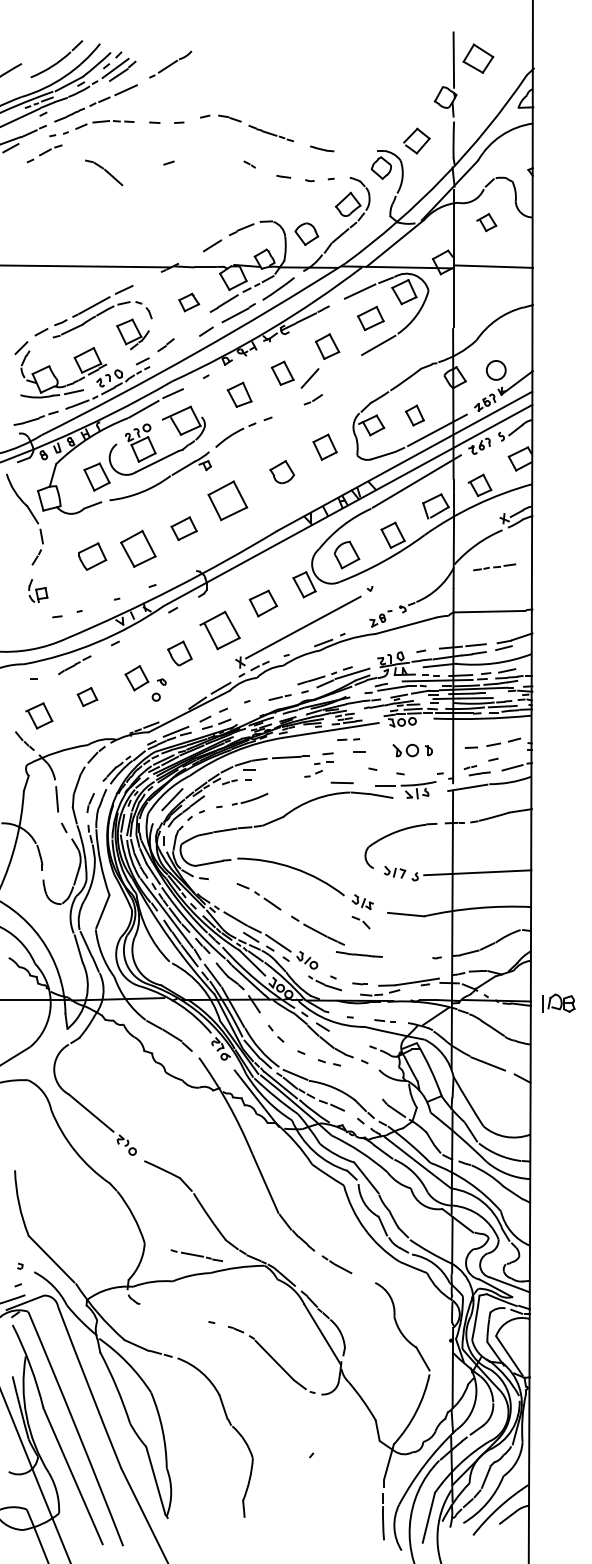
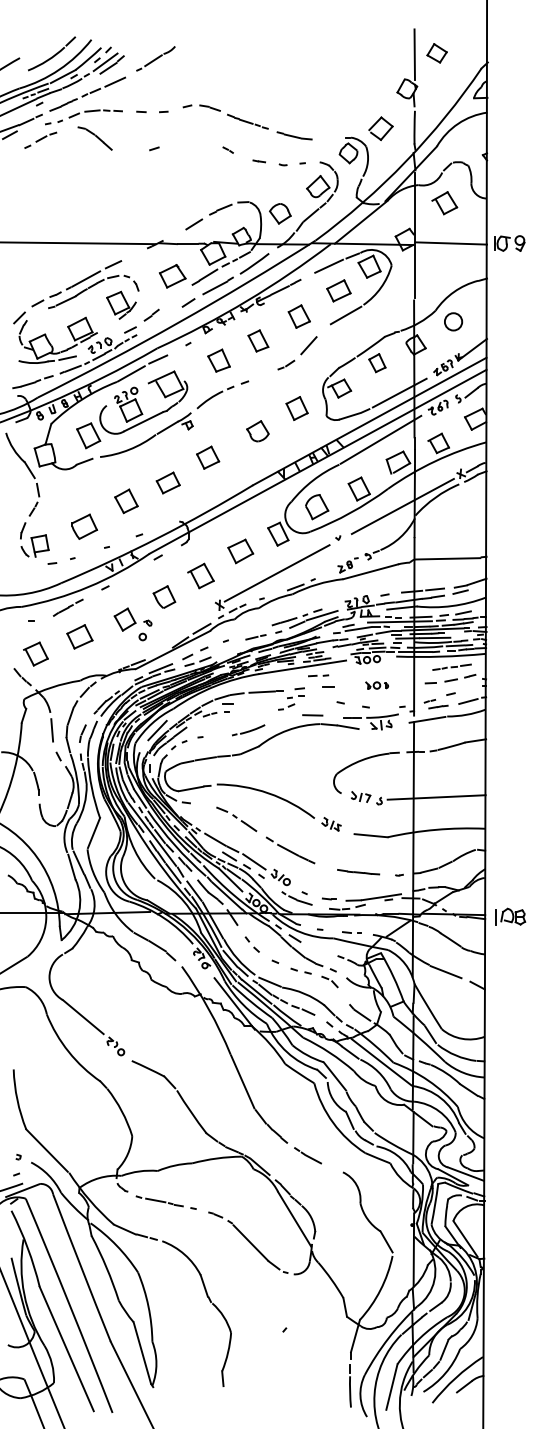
part: (477, 58) -> (436, 53), size x0.71
part: (321, 148) -> (293, 135), size x1.67
part: (104, 172) -> (95, 138), moved
part: (486, 222) -> (444, 203), size x1.43
part: (557, 266) -> (509, 243), added
part: (189, 302) -> (173, 276), size x1.43
circle: (495, 370) -> (452, 321), moved
line: (309, 378) -> (308, 345), moved
part: (414, 415) -> (376, 363), moved
part: (227, 501) -> (207, 458), size x0.62
part: (138, 548) -> (126, 501), size x0.71
line: (440, 554) -> (402, 506), added
part: (92, 556) -> (84, 526), moved
part: (494, 567) -> (451, 667), moved
part: (38, 590) -> (35, 539), size x1.67
part: (219, 630) -> (200, 576), size x0.71
part: (87, 696) -> (79, 636), size x1.43
part: (412, 749) -> (376, 684), size x0.62
part: (249, 798) -> (248, 729), moved
part: (360, 922) -> (329, 981), moved
line: (359, 954) -> (358, 872), moved
part: (196, 1255) -> (159, 1201), moved

